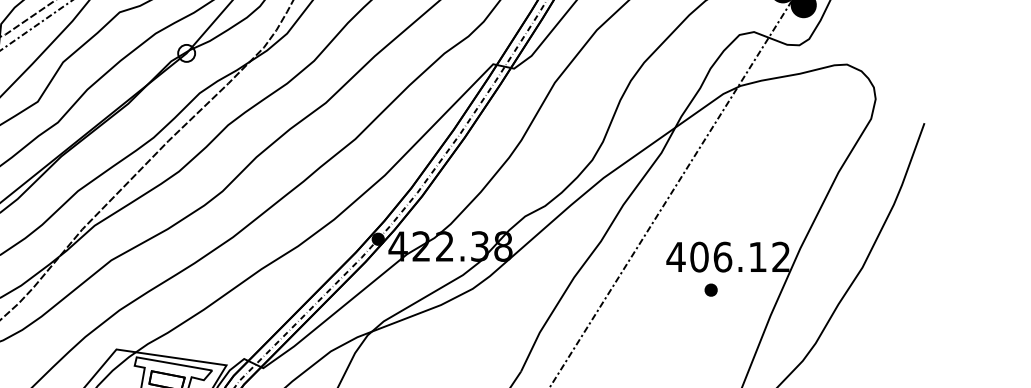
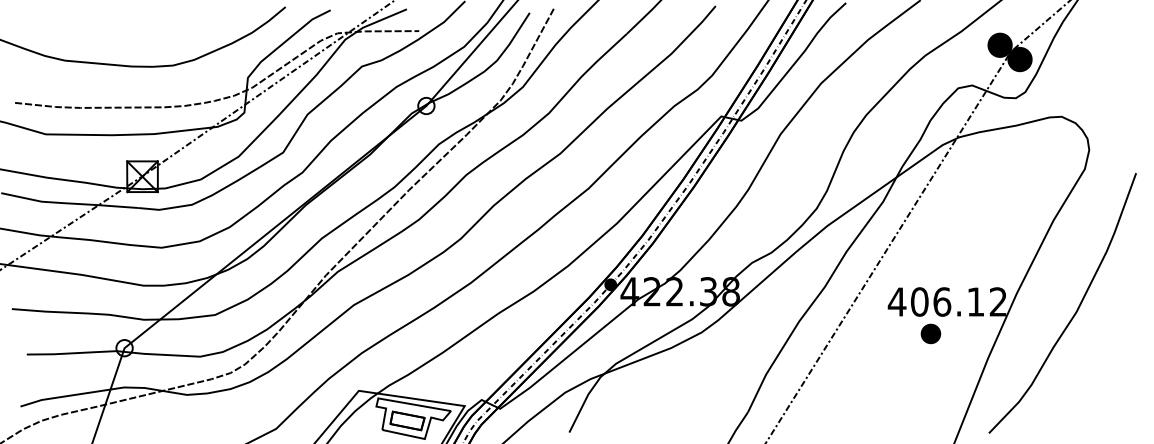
part: (710, 289) -> (930, 333), size x1.6

